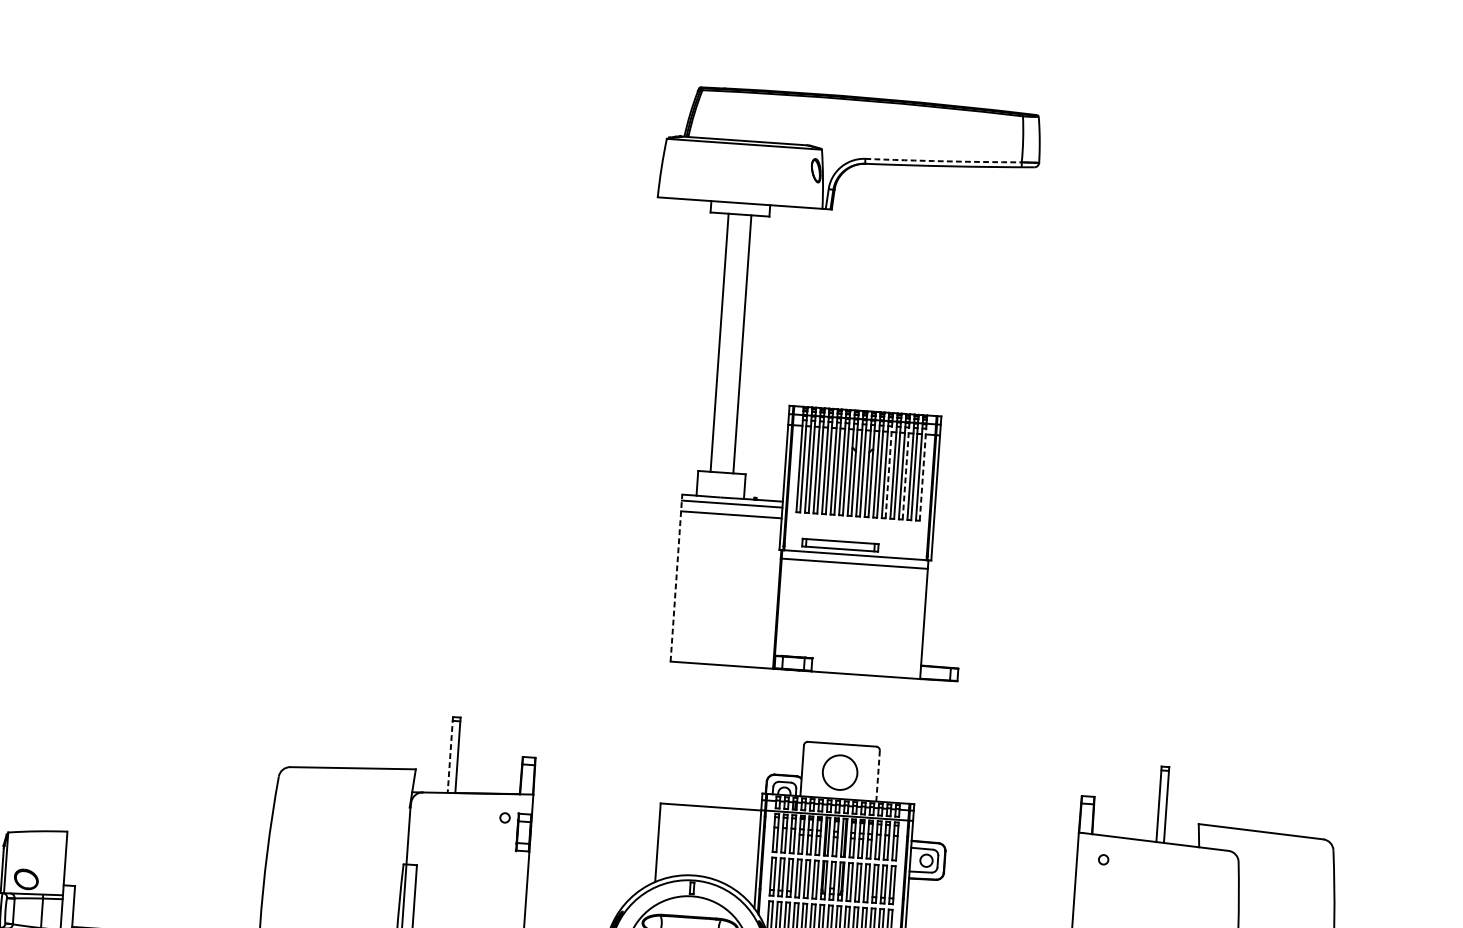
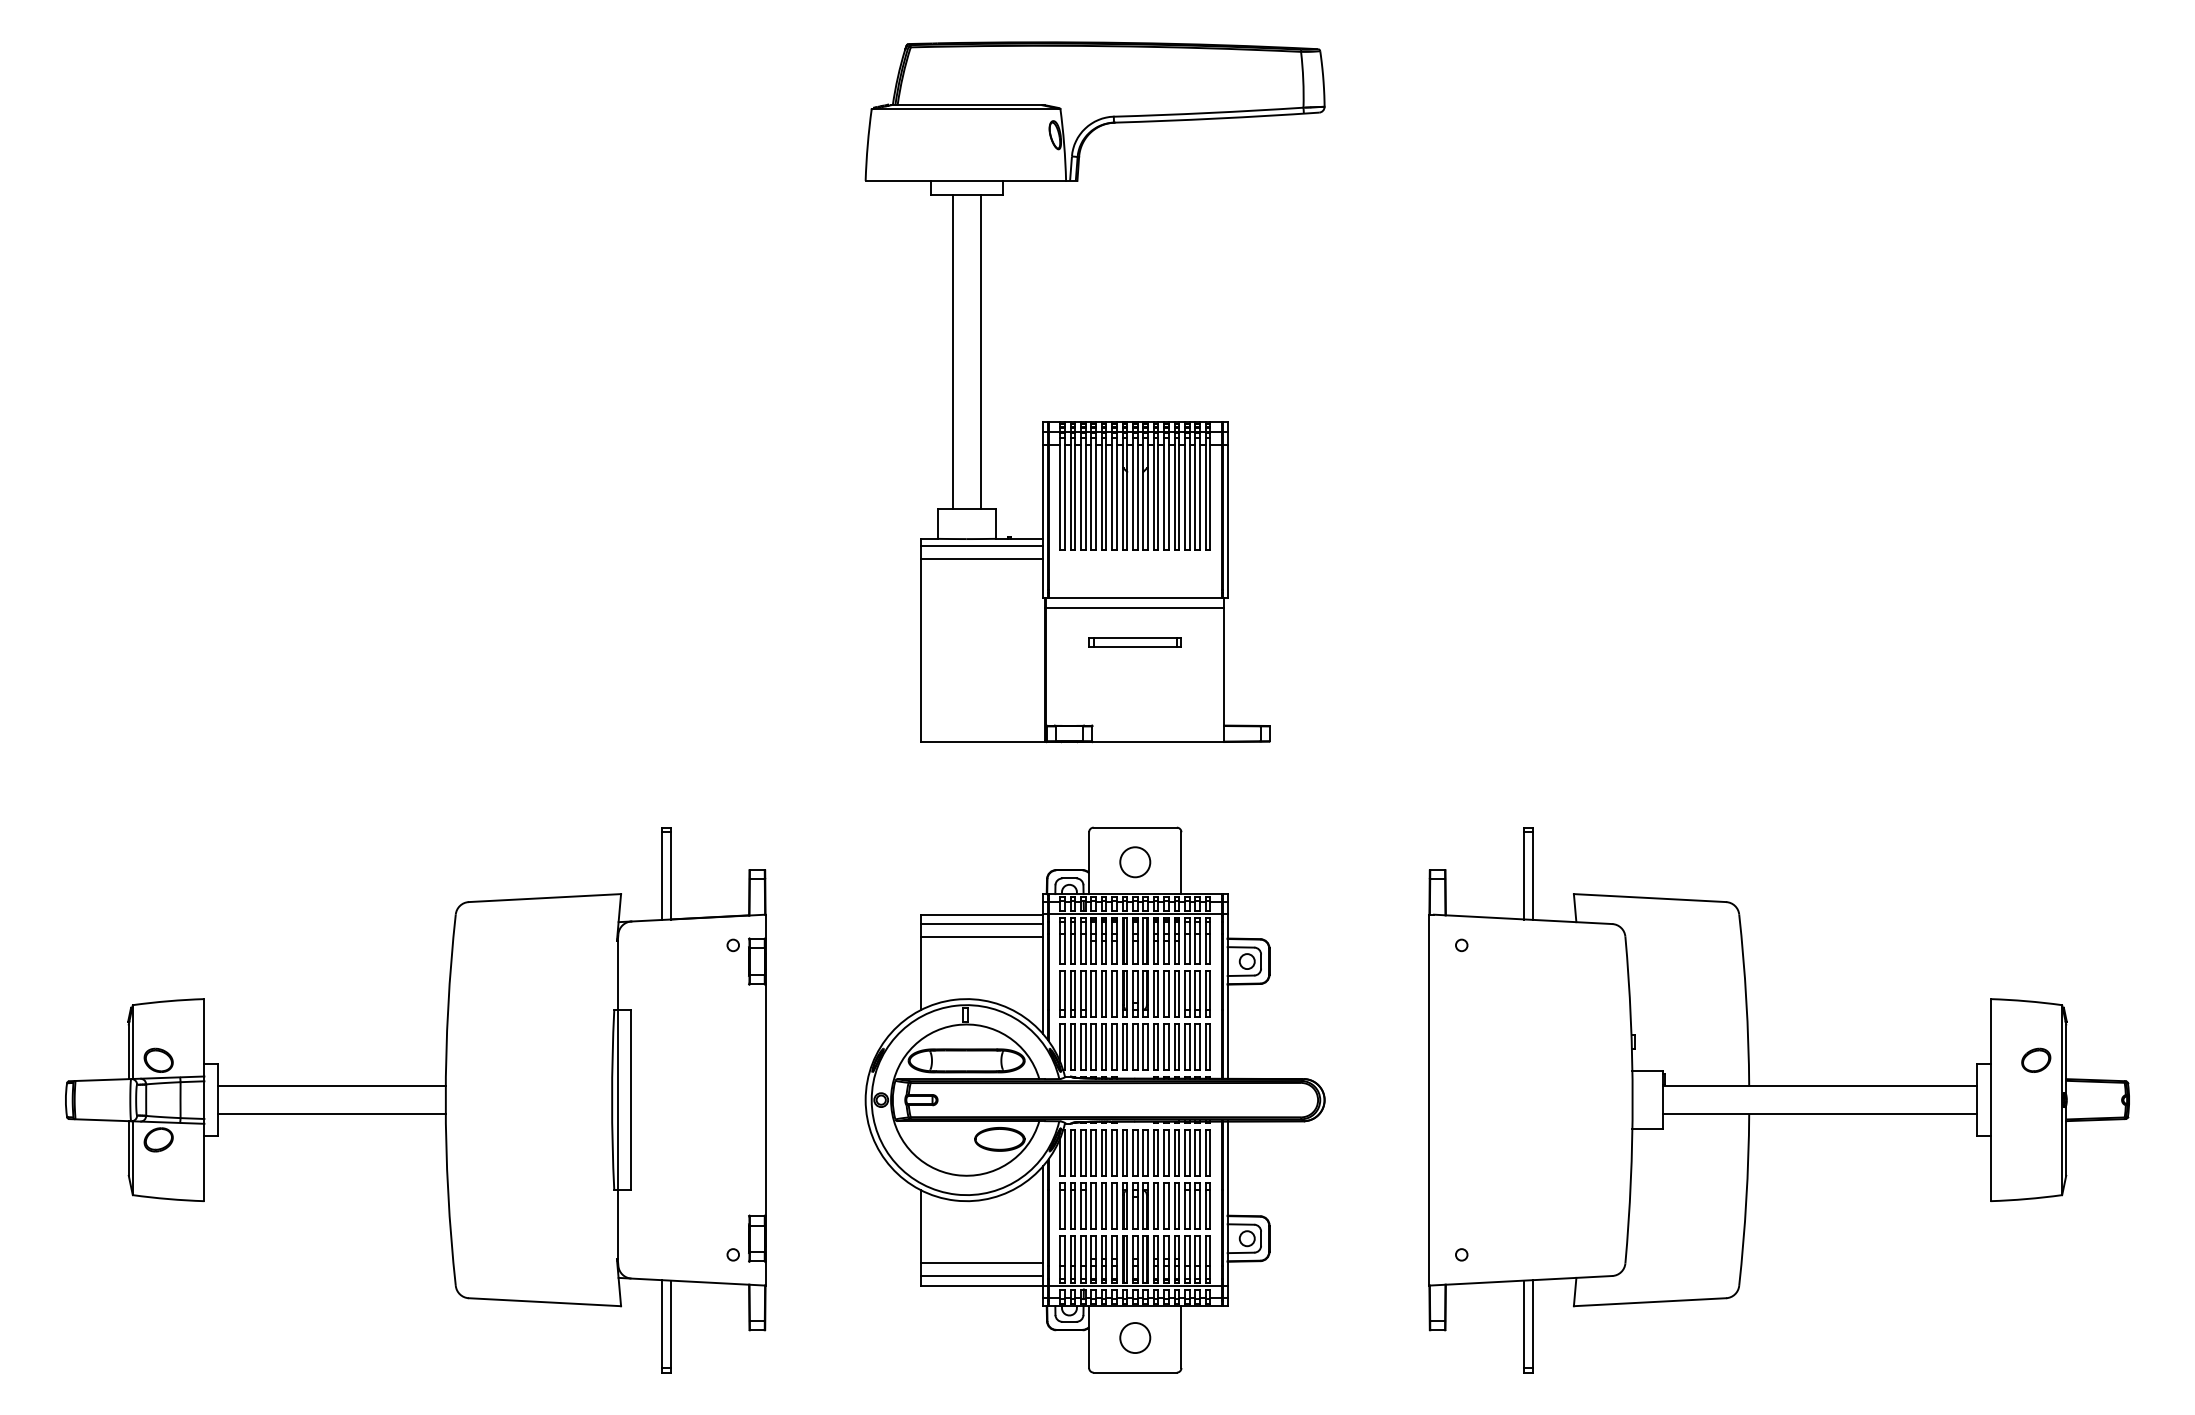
arc: (943, 161) -> (1208, 113), dashed -> solid
line: (888, 469) -> (1168, 491), dashed -> solid
line: (906, 471) -> (1189, 491), dashed -> solid
line: (923, 472) -> (1210, 491), dashed -> solid
part: (839, 544) -> (1134, 642), moved
line: (676, 578) -> (920, 640), dashed -> solid
line: (450, 755) -> (661, 874), dashed -> solid
circle: (840, 772) -> (1135, 862), size x0.71
line: (878, 776) -> (1181, 863), dashed -> solid
line: (710, 815) -> (981, 924), added
line: (709, 824) -> (981, 936), added
line: (166, 910) -> (331, 1086), added

